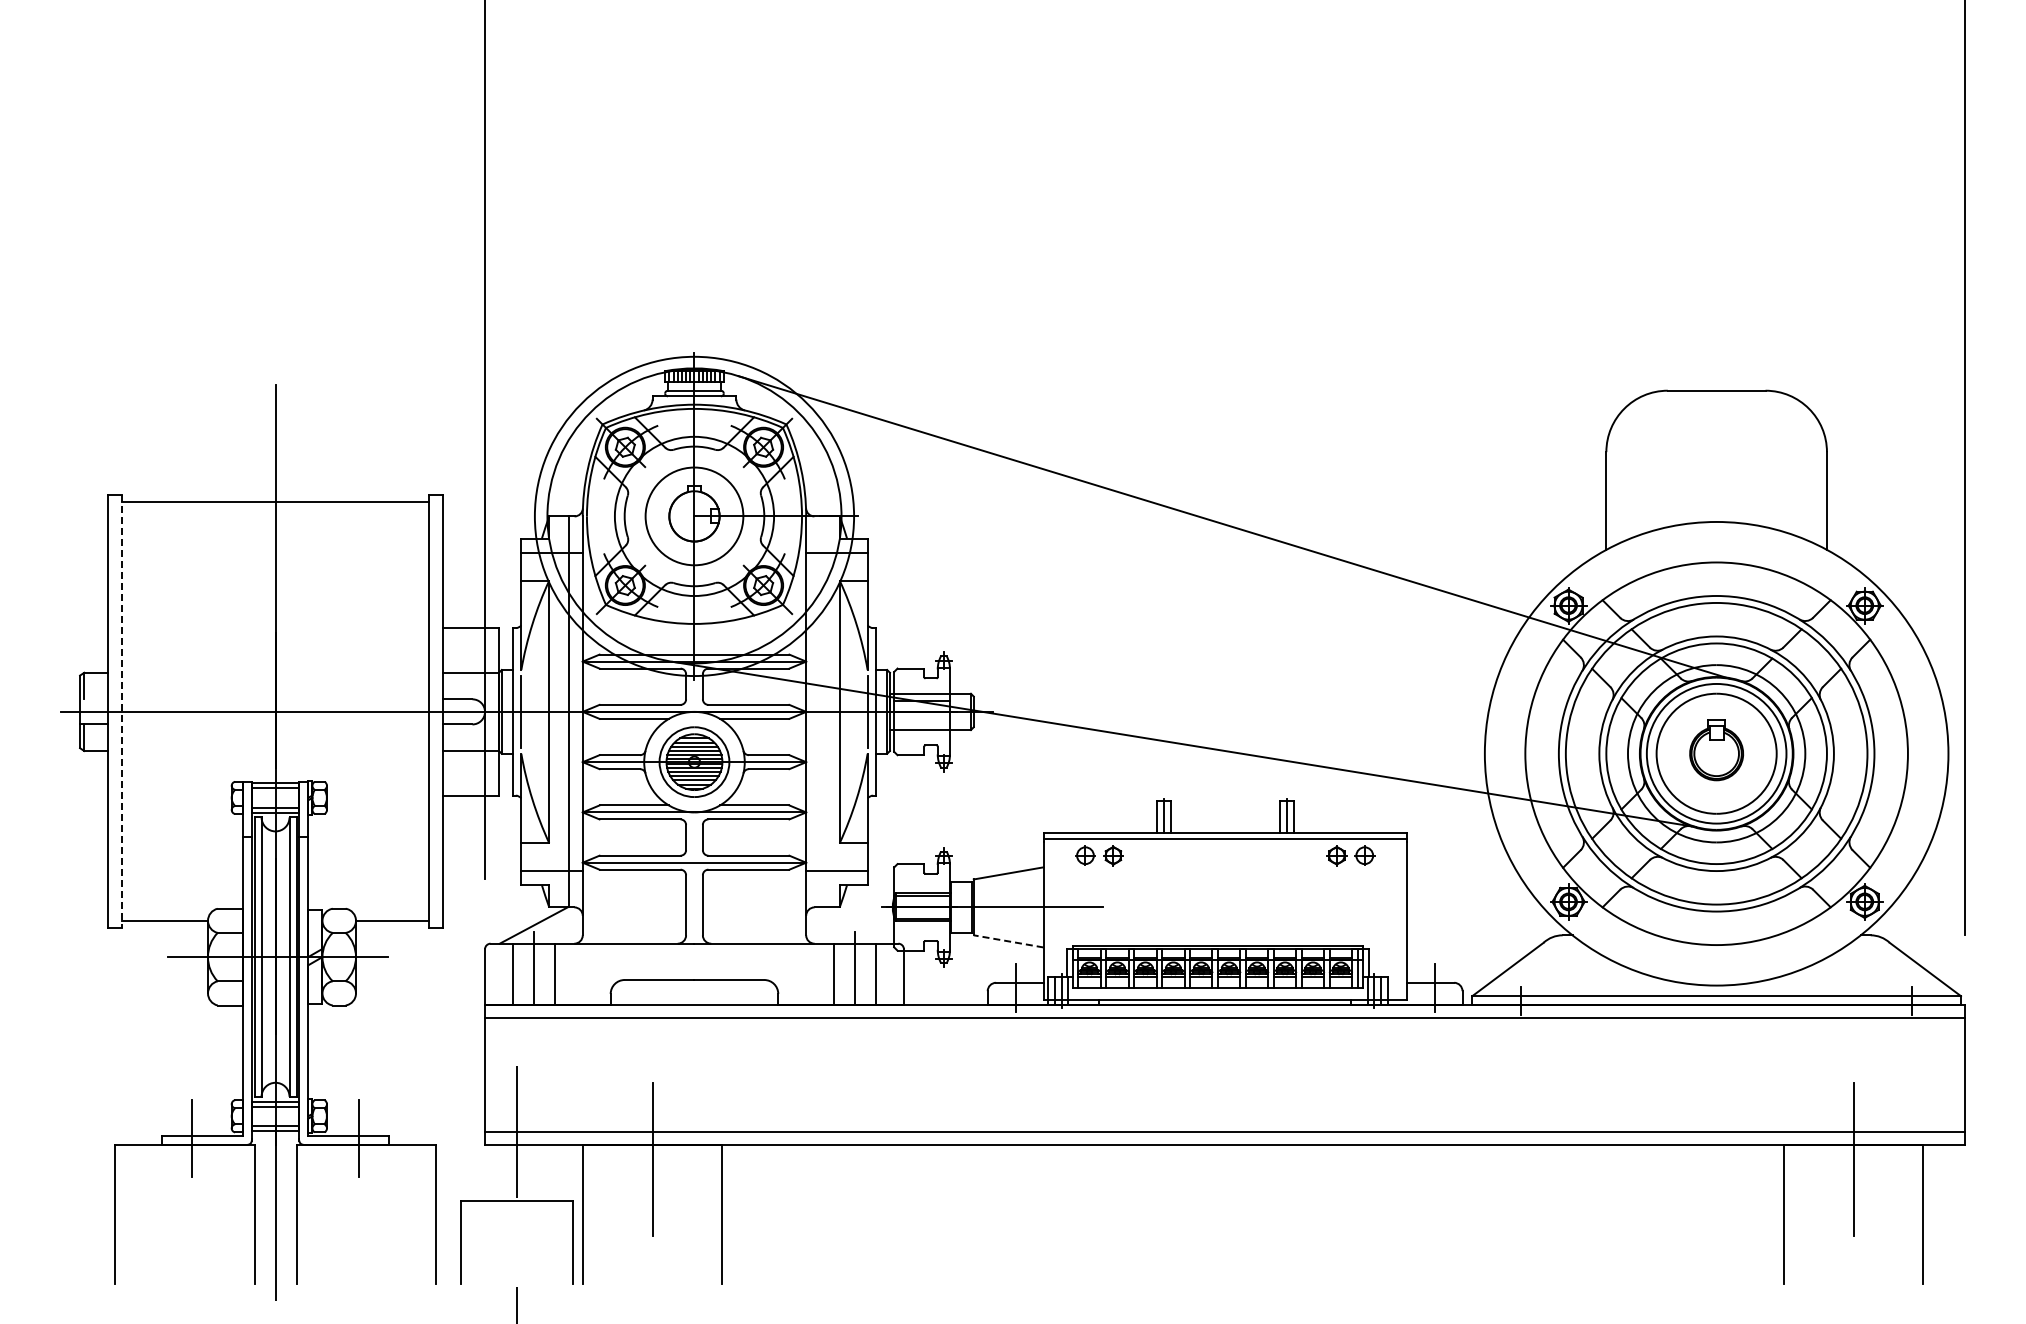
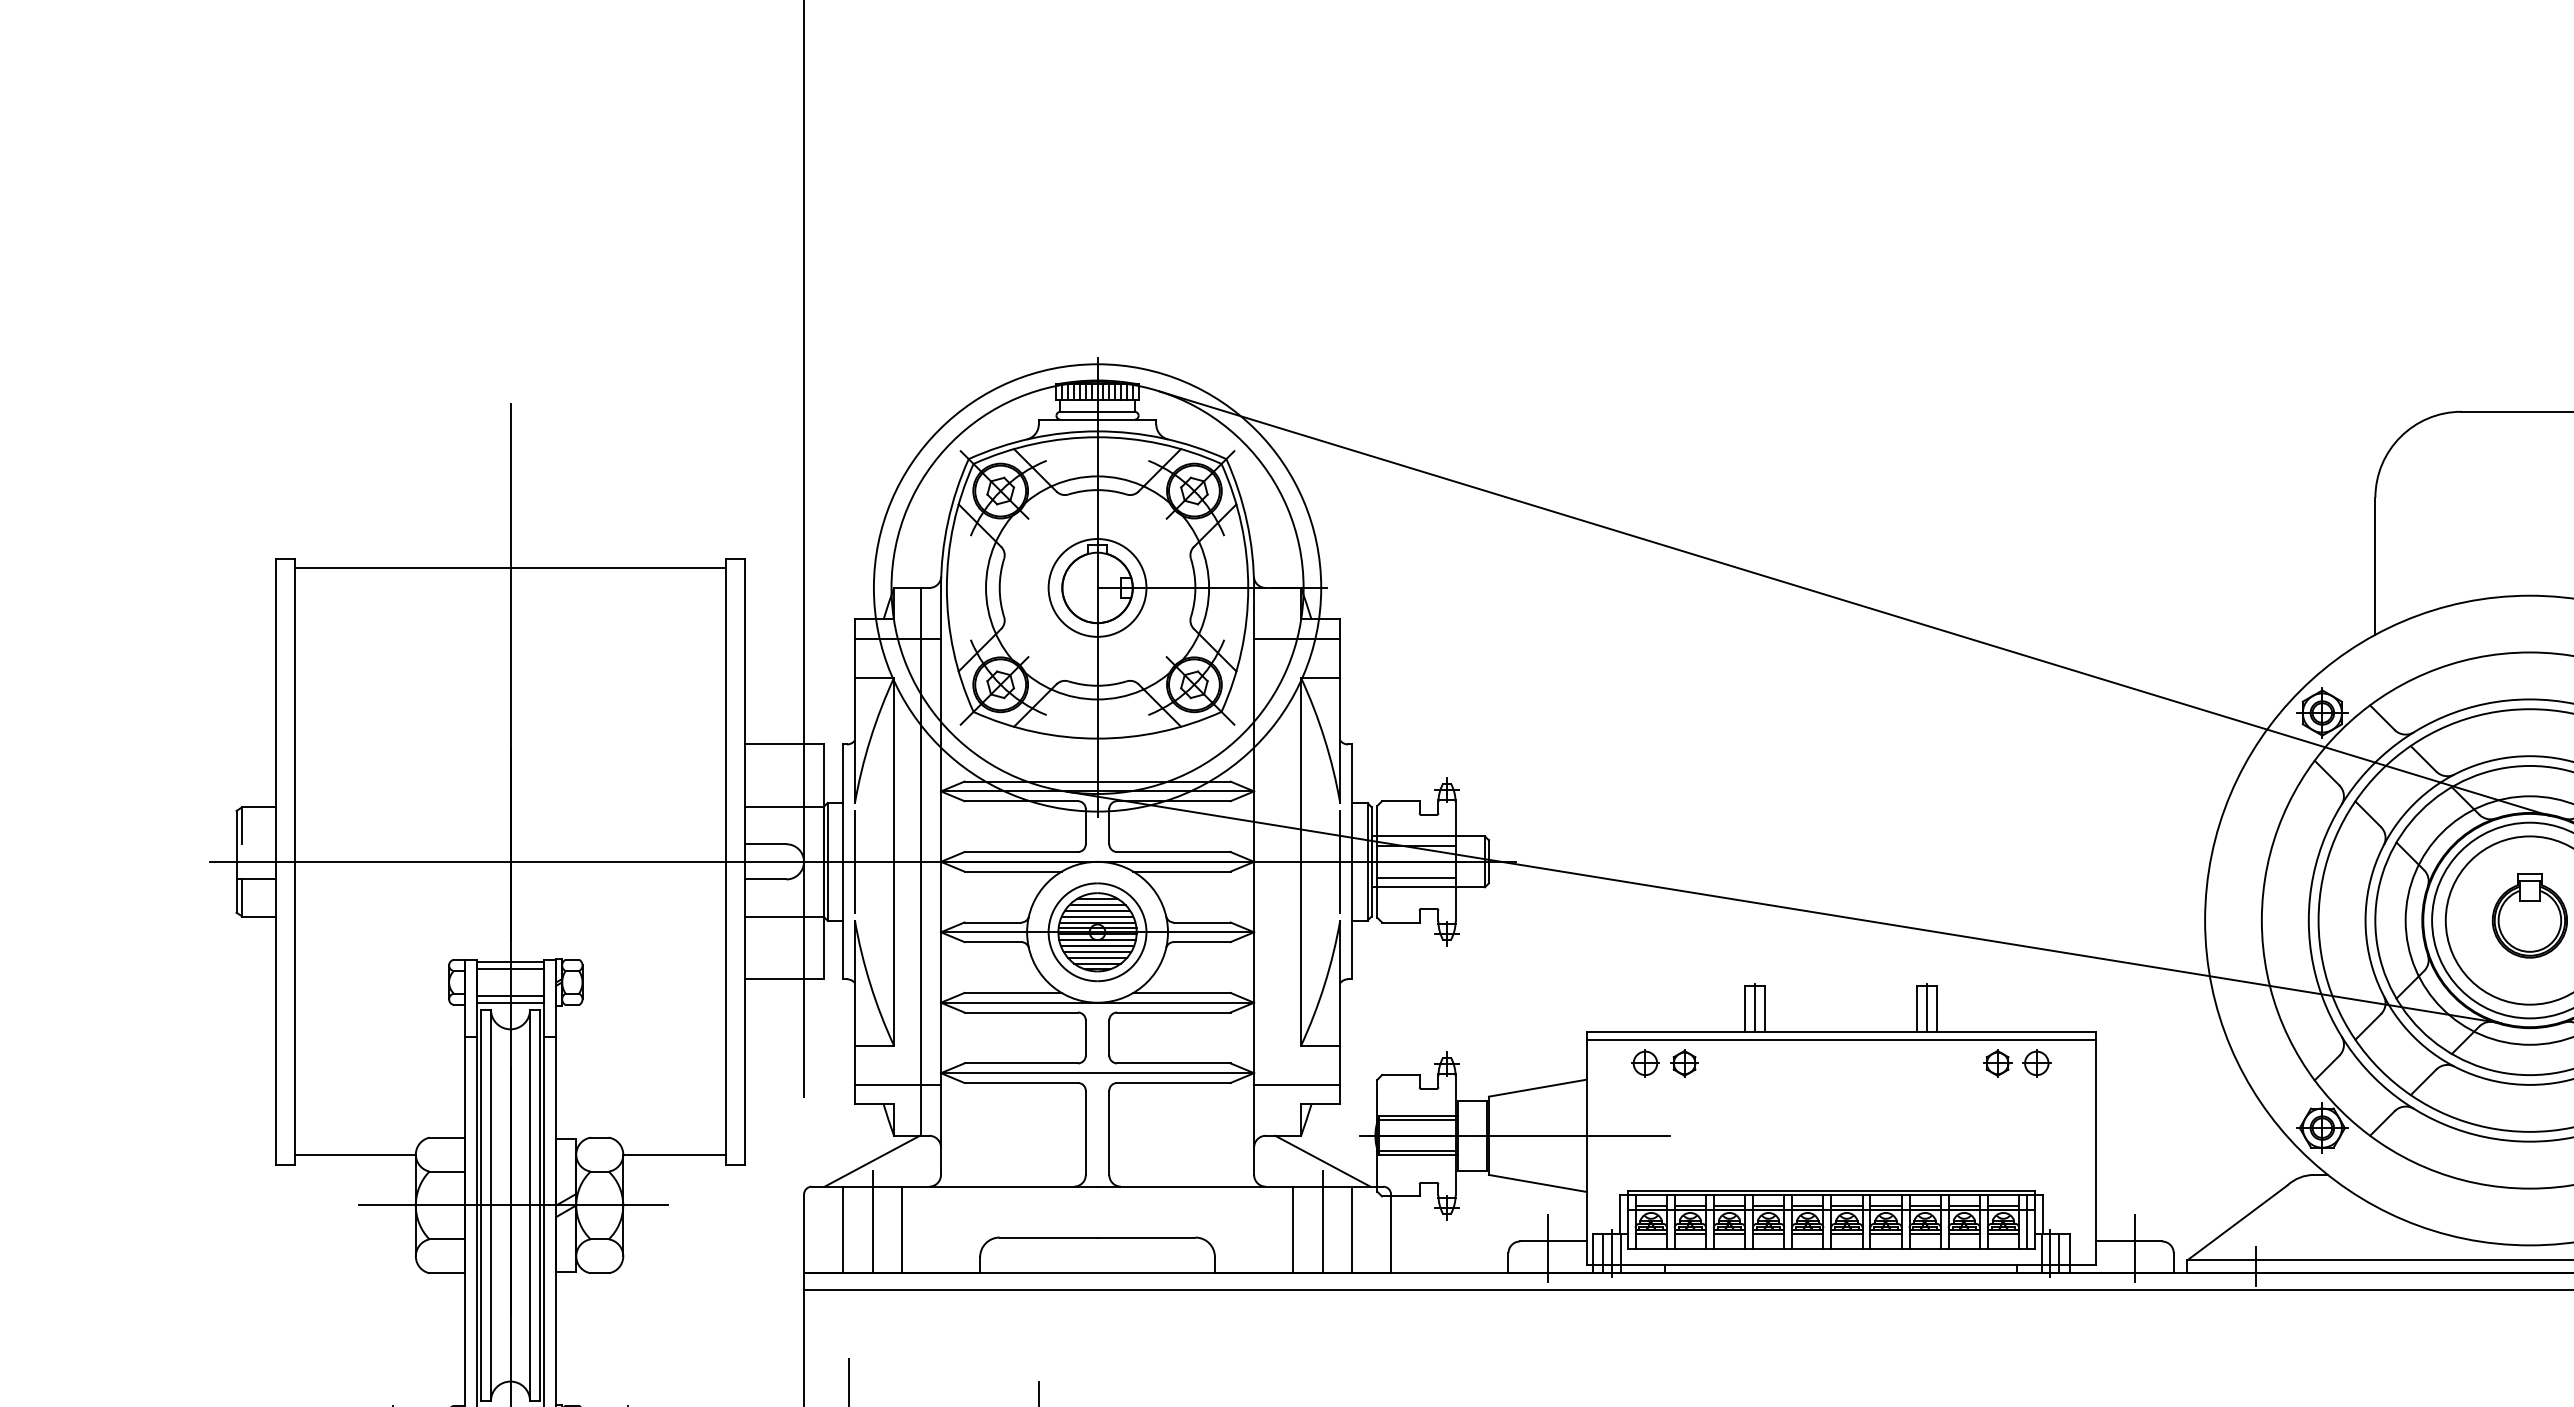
circle: (694, 516) -> (1097, 588), size x0.71
line: (121, 712) -> (294, 862), dashed -> solid
line: (922, 723) -> (1417, 878), added
line: (855, 925) -> (1323, 1161), added
line: (1008, 941) -> (1537, 1183), dashed -> solid

